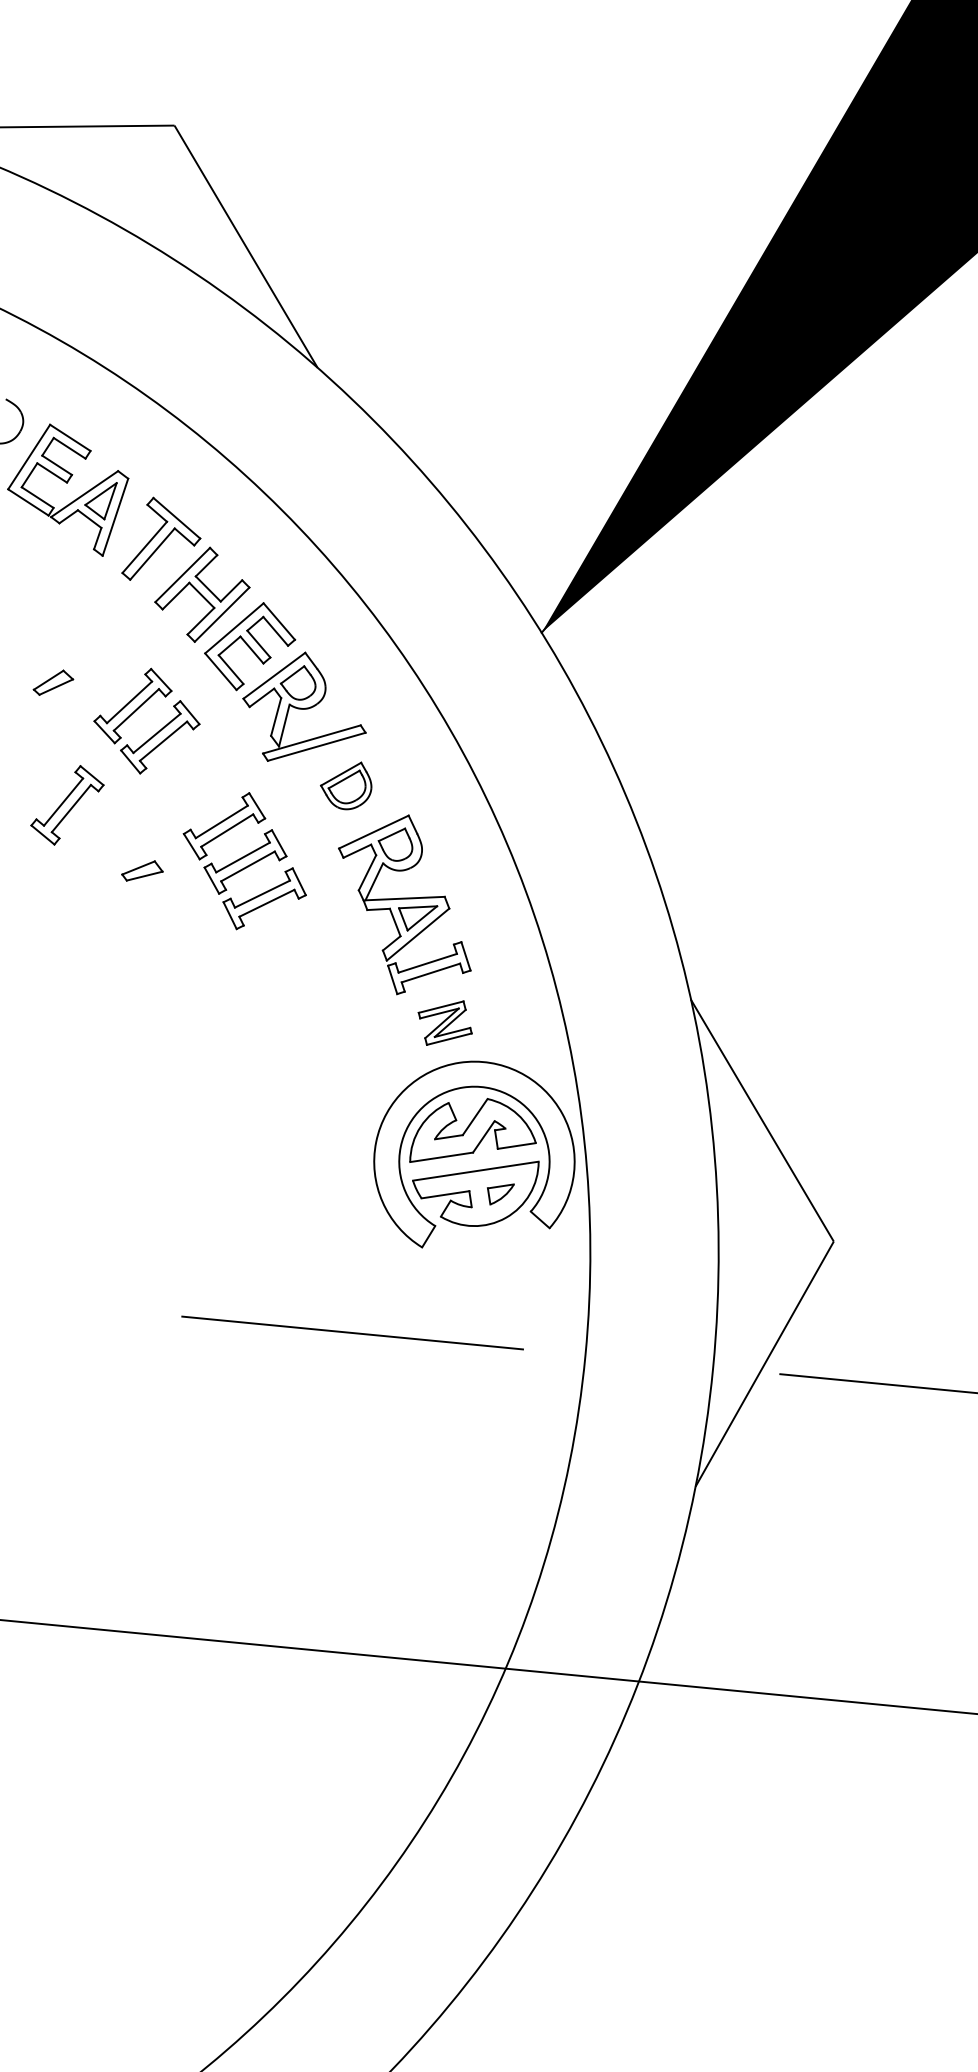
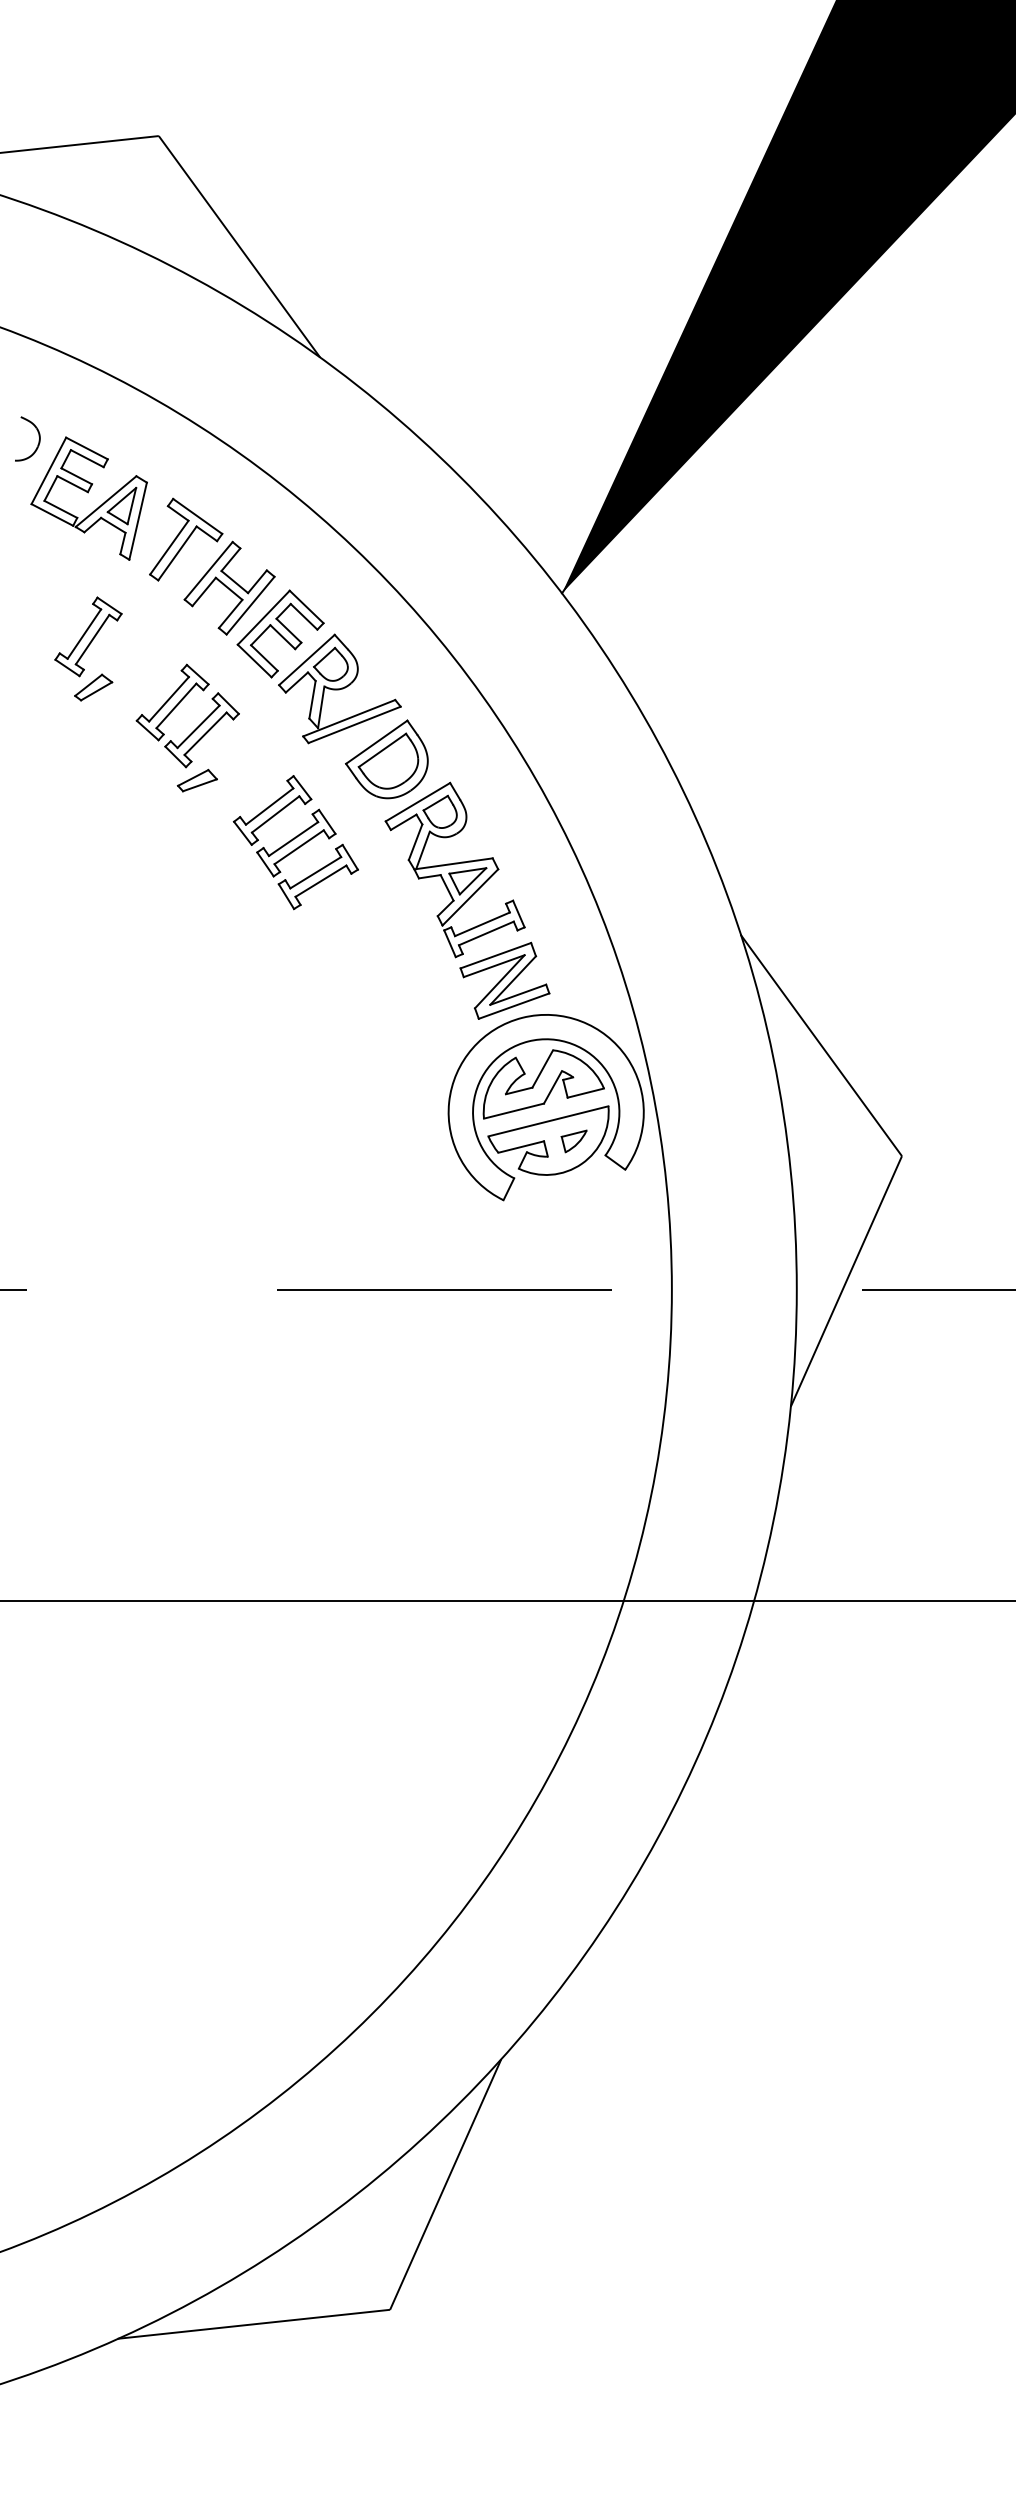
part: (345, 785) -> (386, 759), size x1.67
part: (67, 804) -> (88, 636), moved
part: (141, 870) -> (196, 780), moved
part: (444, 1022) -> (504, 980), size x1.67

